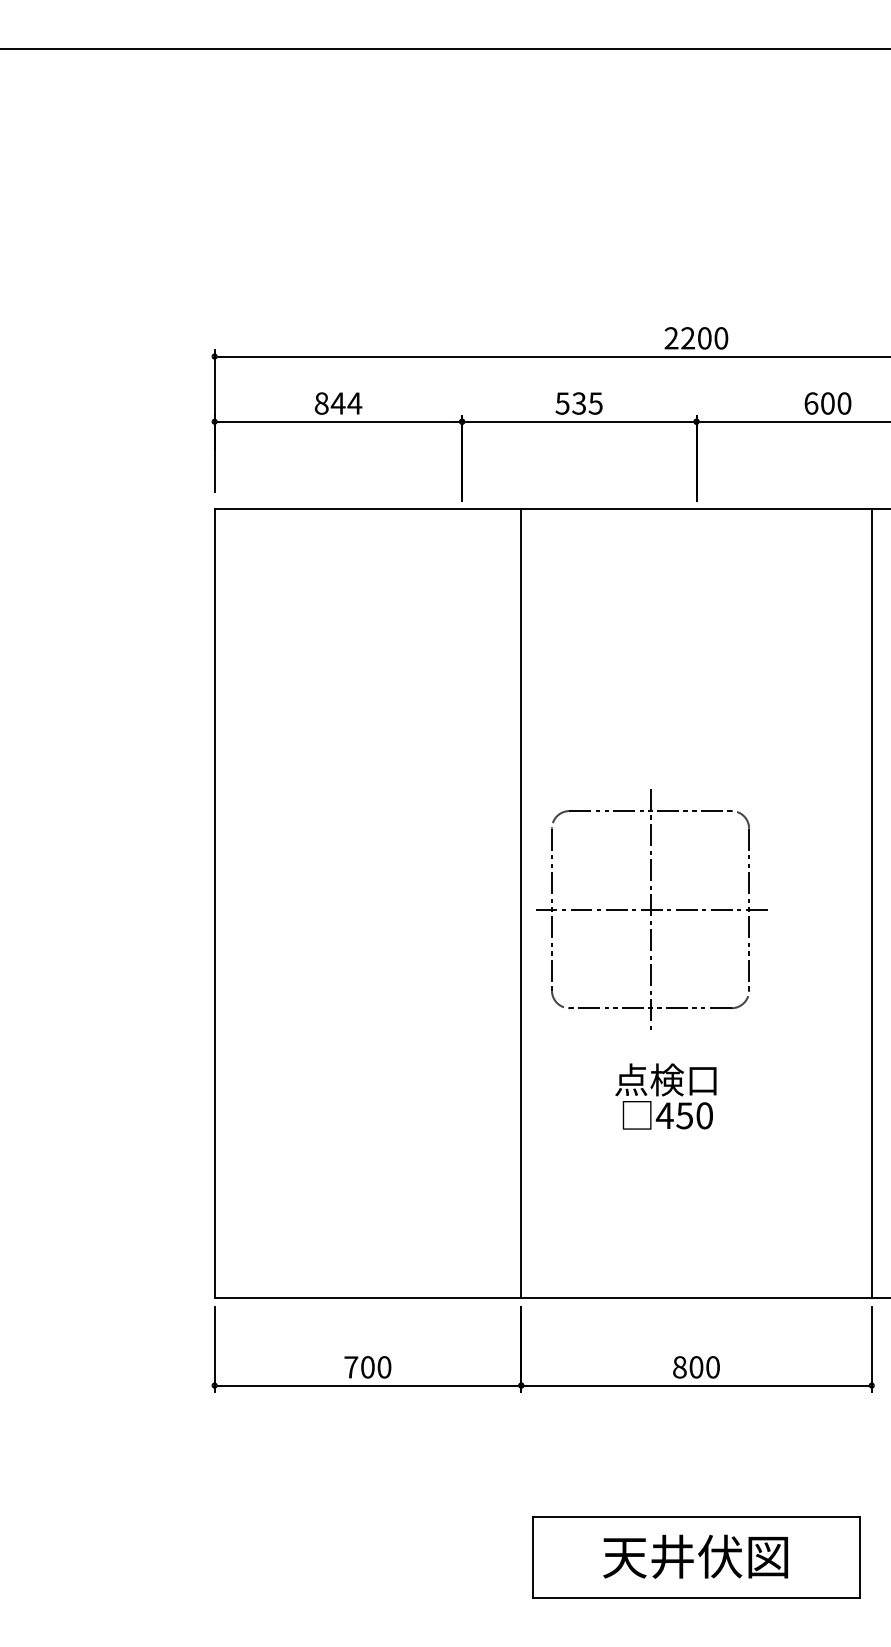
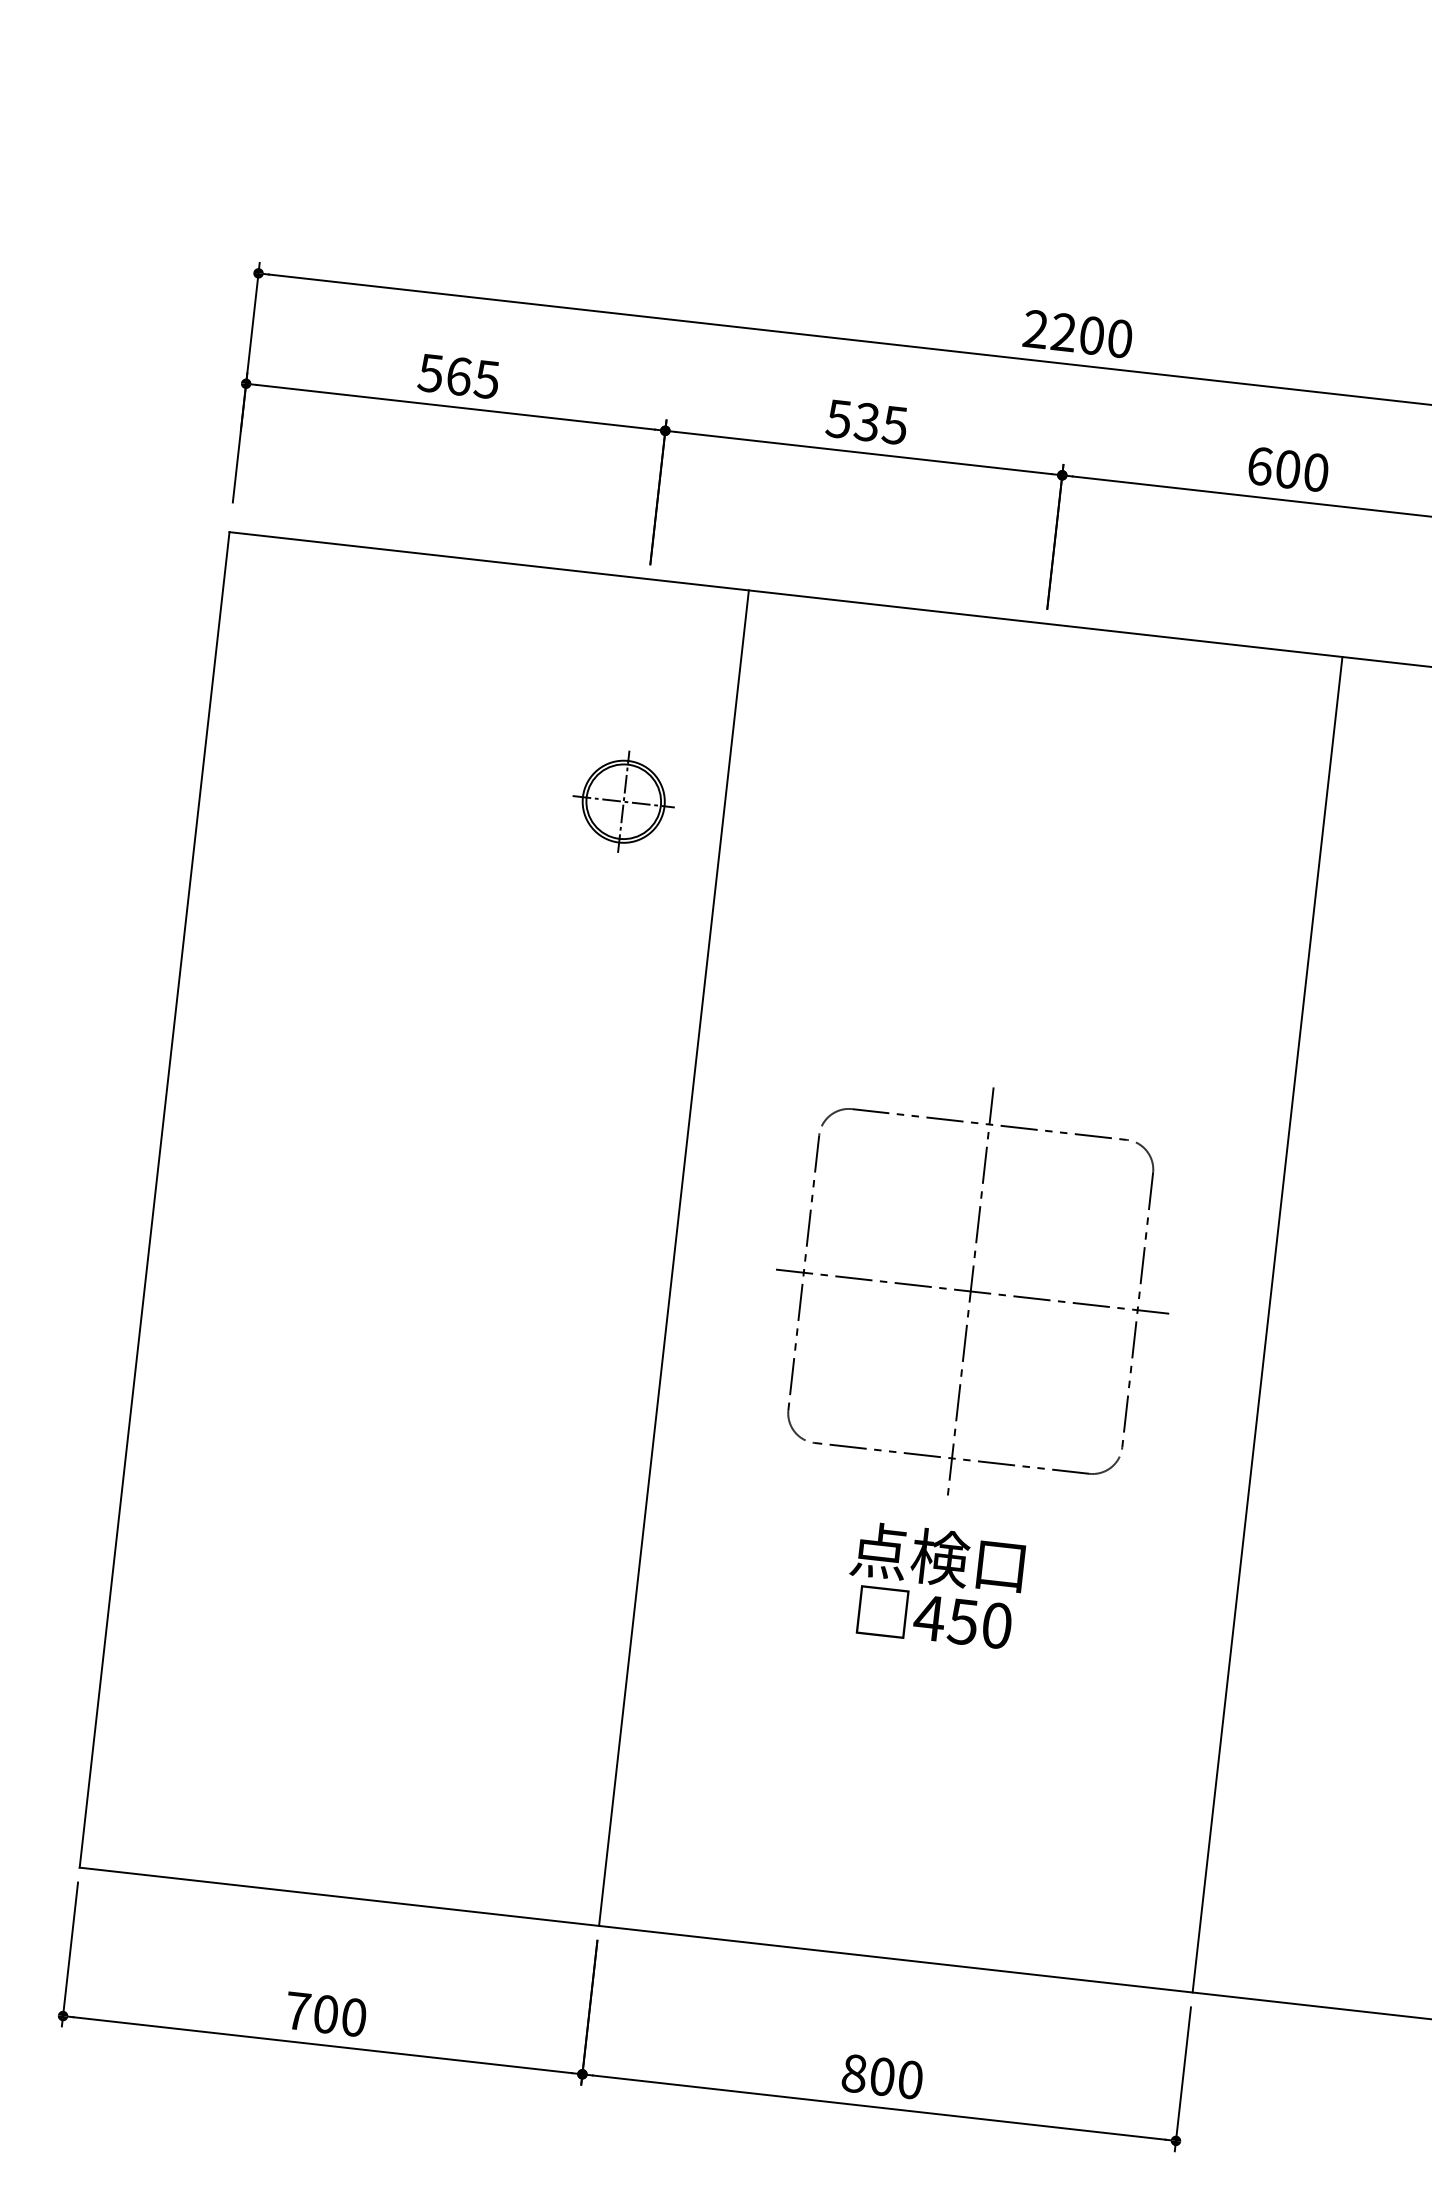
text: (338, 403) -> (459, 376), 844 -> 565
part: (461, 640) -> (622, 801), added
part: (651, 909) -> (972, 1291), moved
text: (665, 1096) -> (934, 1585), moved

